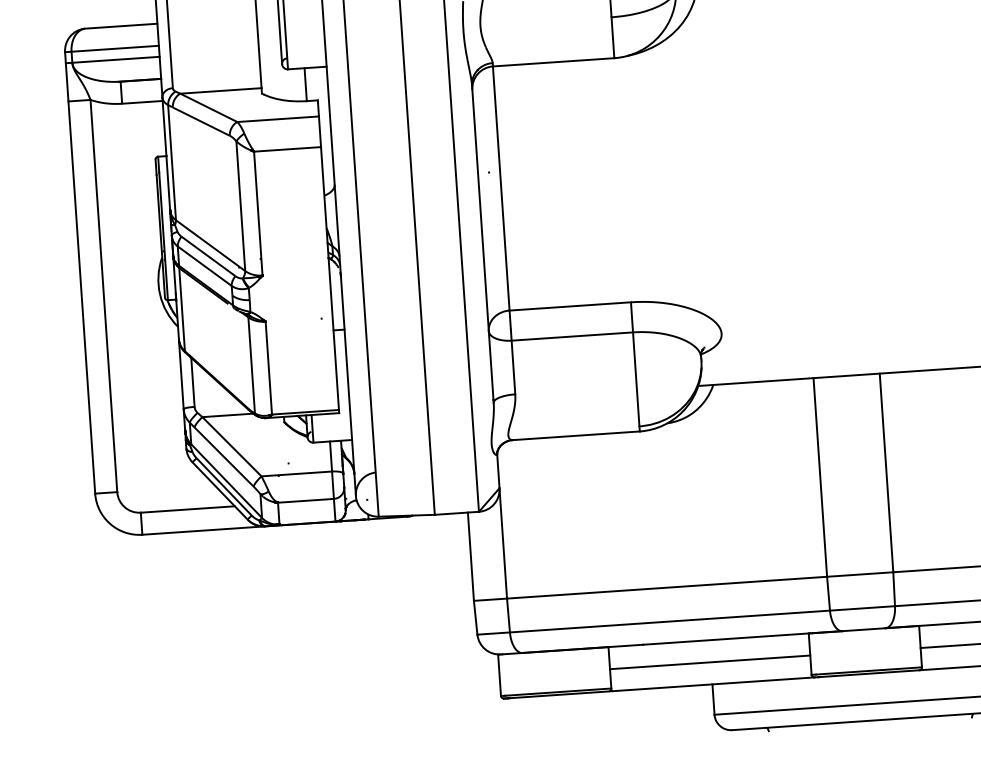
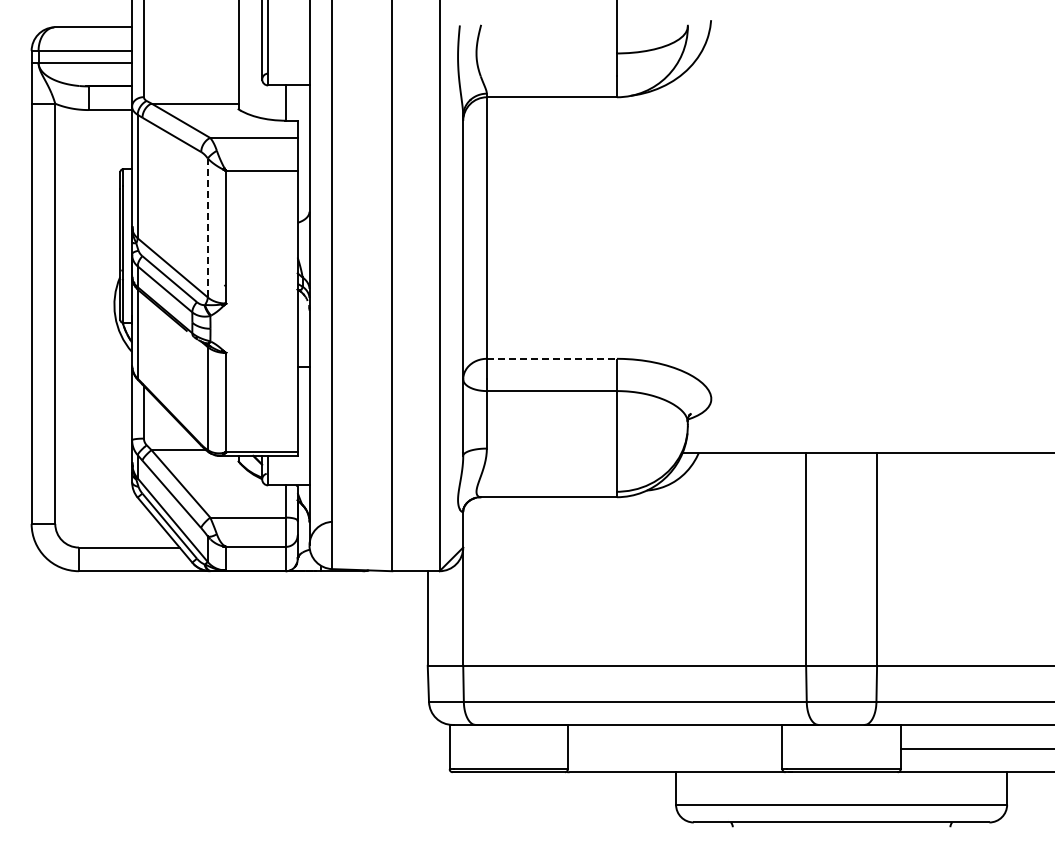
line: (240, 205) -> (207, 227), solid -> dashed
line: (570, 306) -> (552, 358), solid -> dashed
line: (709, 662) -> (674, 748), removed

